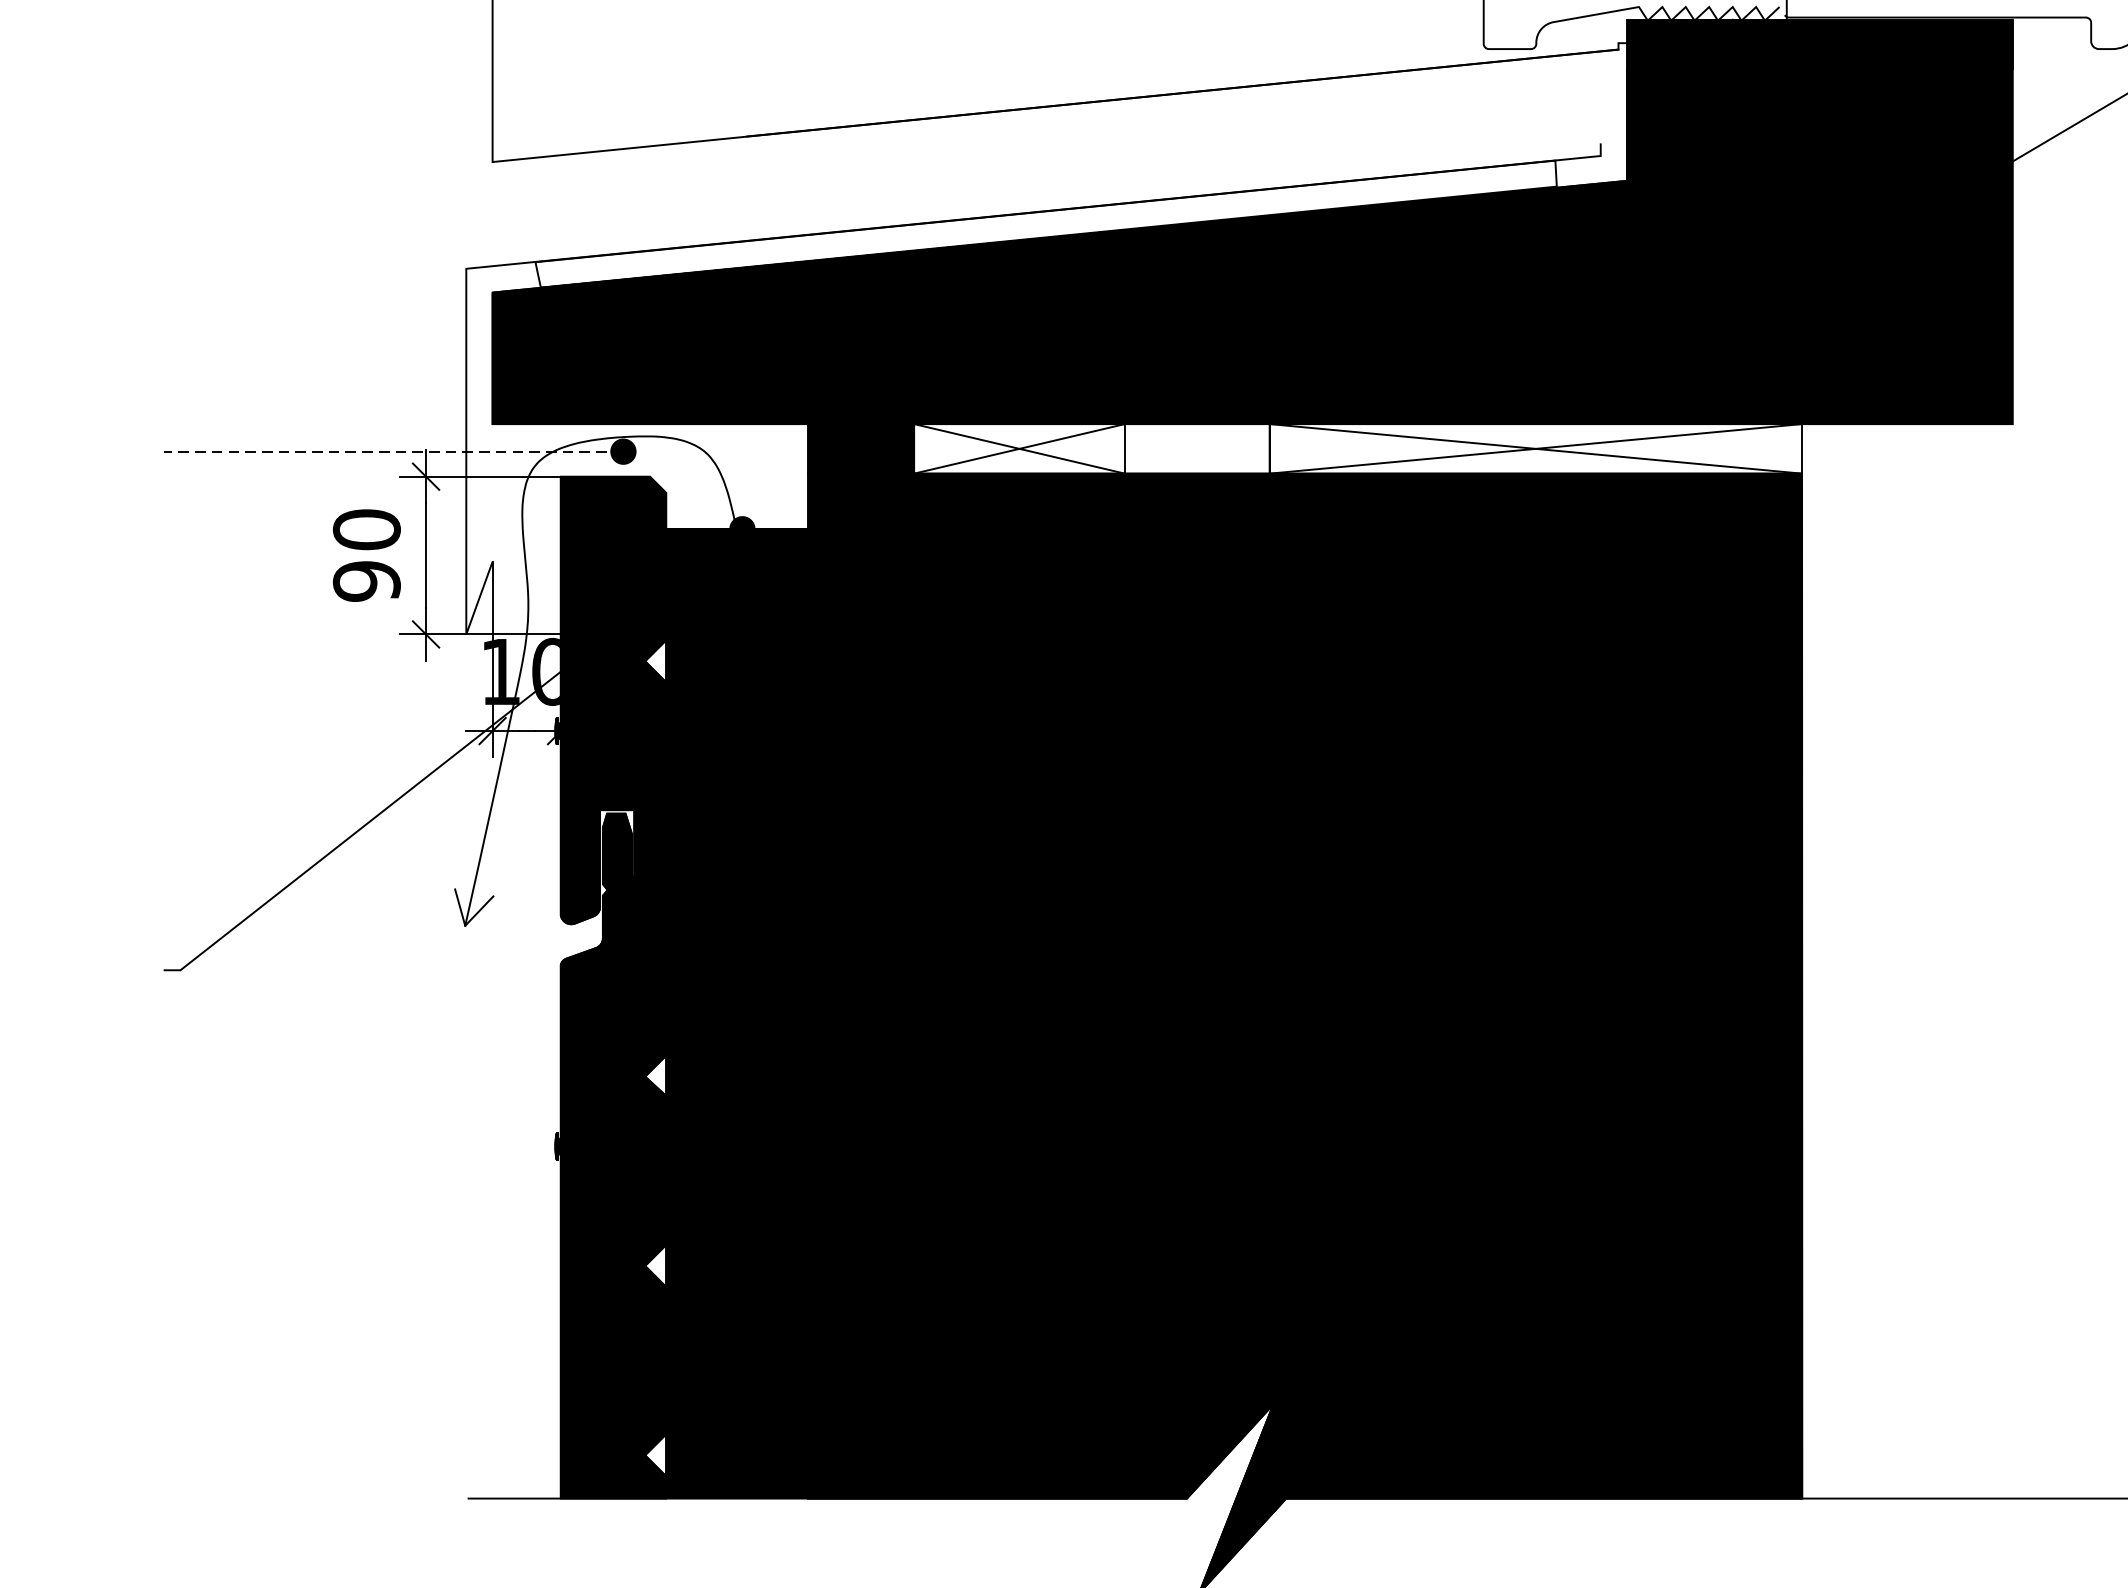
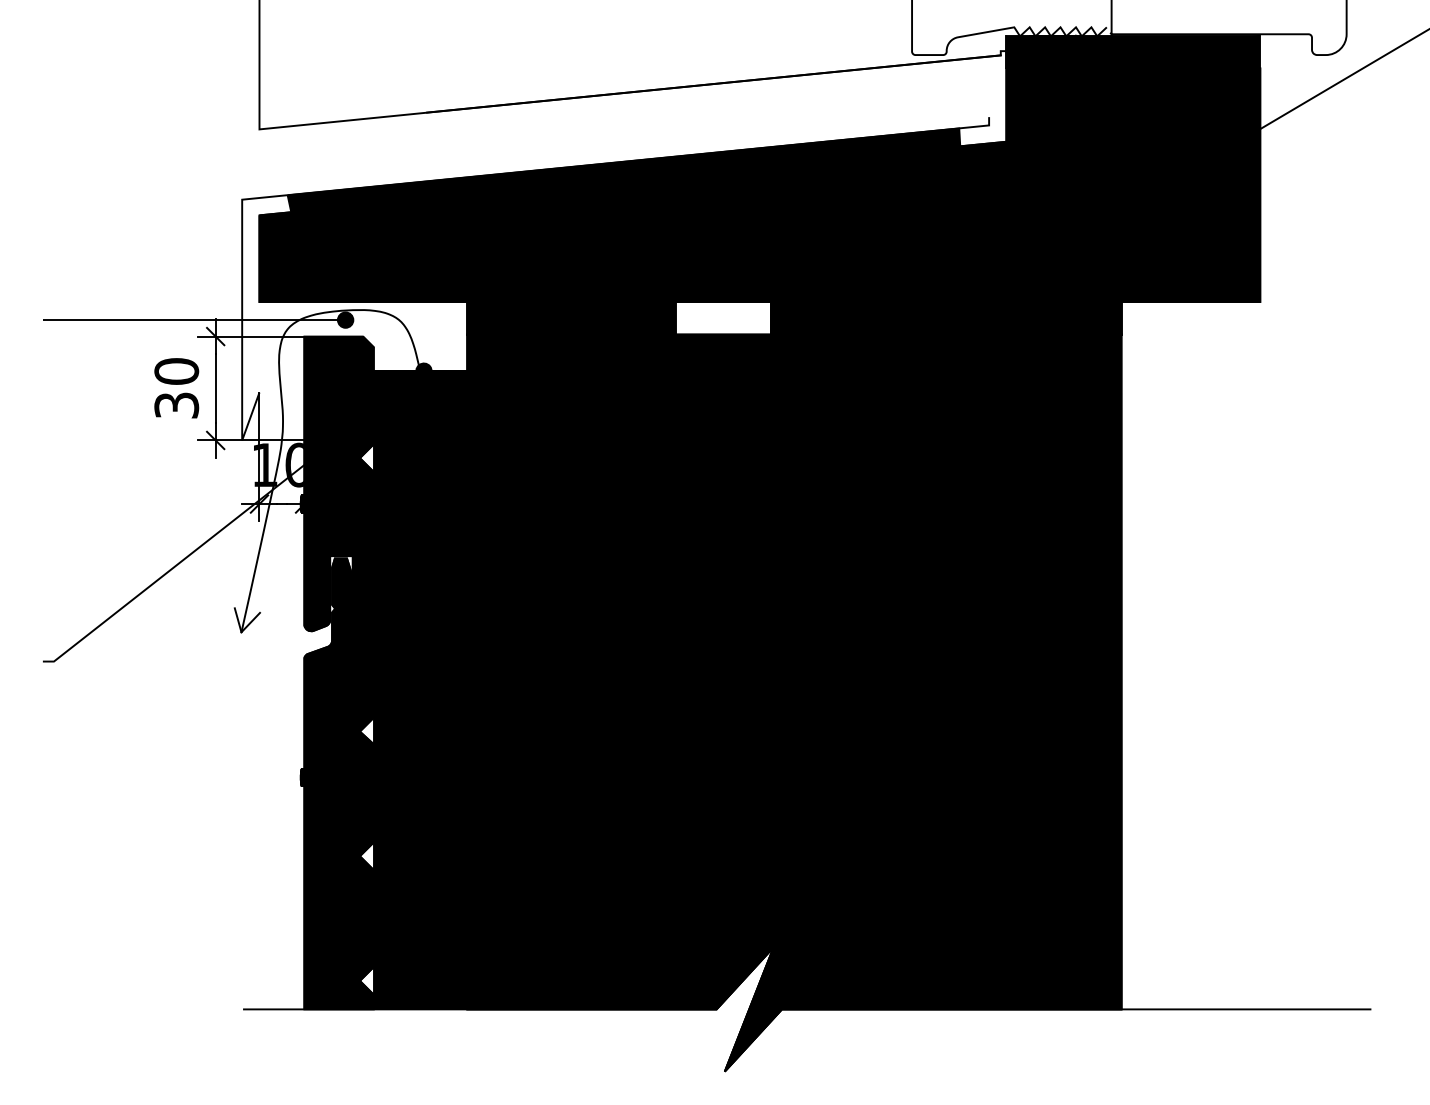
fill: (1045, 224) -> (623, 170), added
fill: (1019, 447) -> (606, 317), added
fill: (1536, 447) -> (946, 317), added
line: (390, 452) -> (192, 320), dashed -> solid
text: (366, 581) -> (176, 405), 90 -> 30

